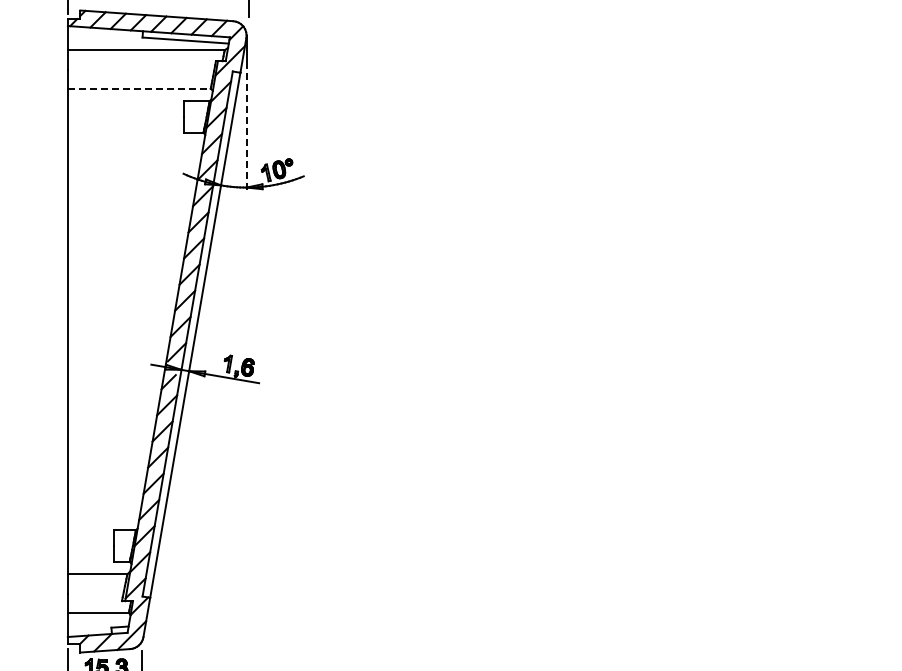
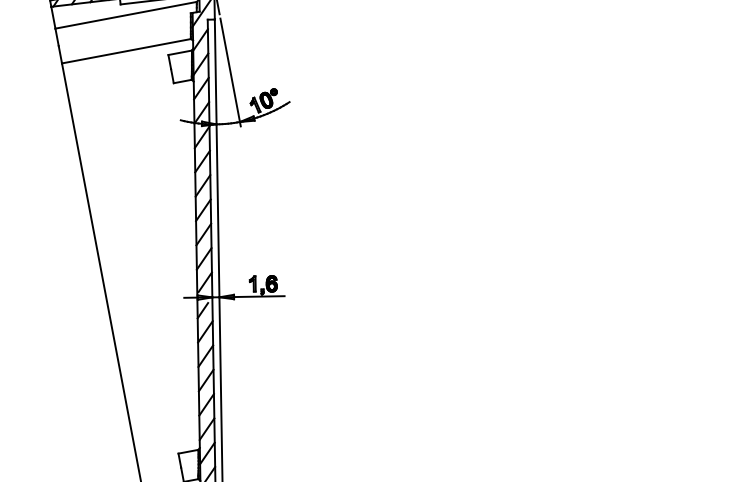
line: (139, 88) -> (126, 50), dashed -> solid
line: (246, 132) -> (230, 72), dashed -> solid

